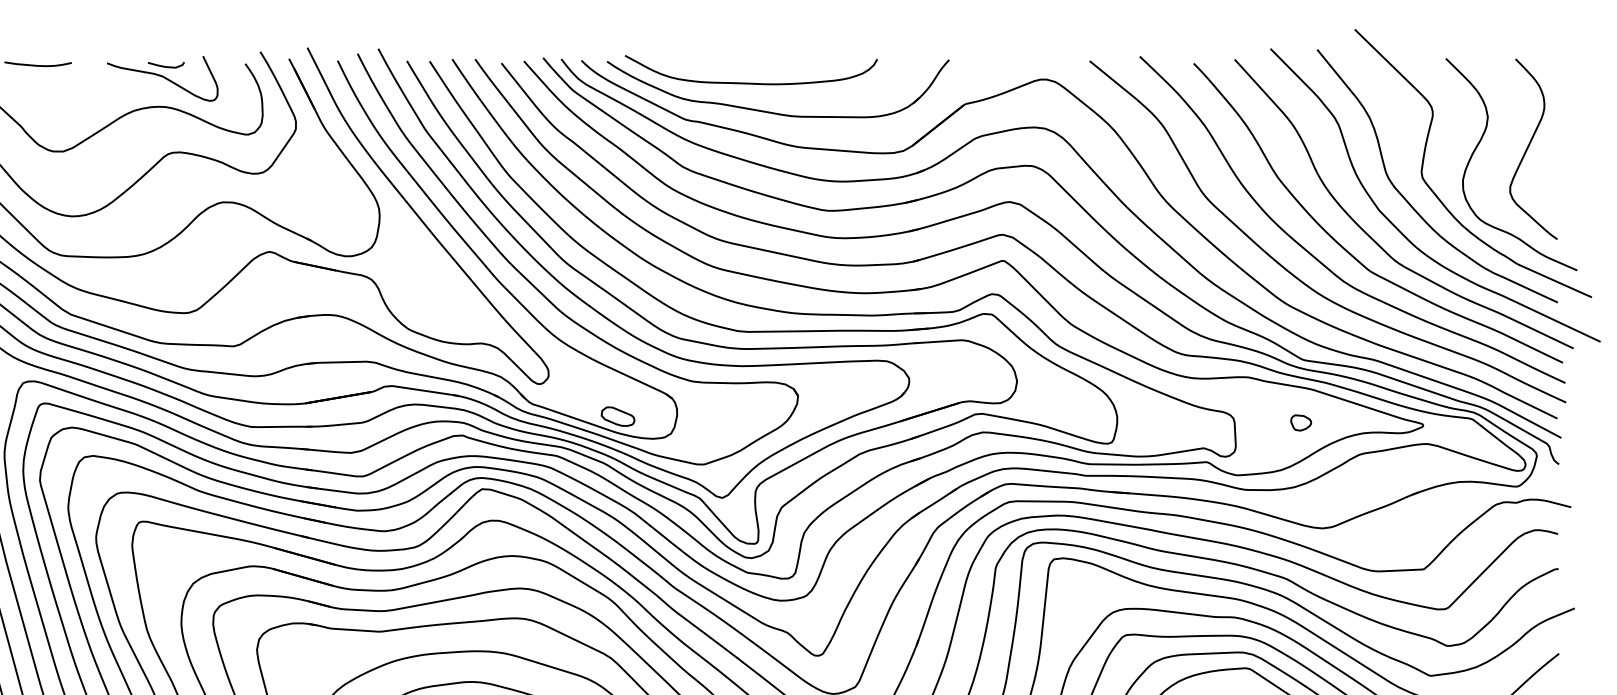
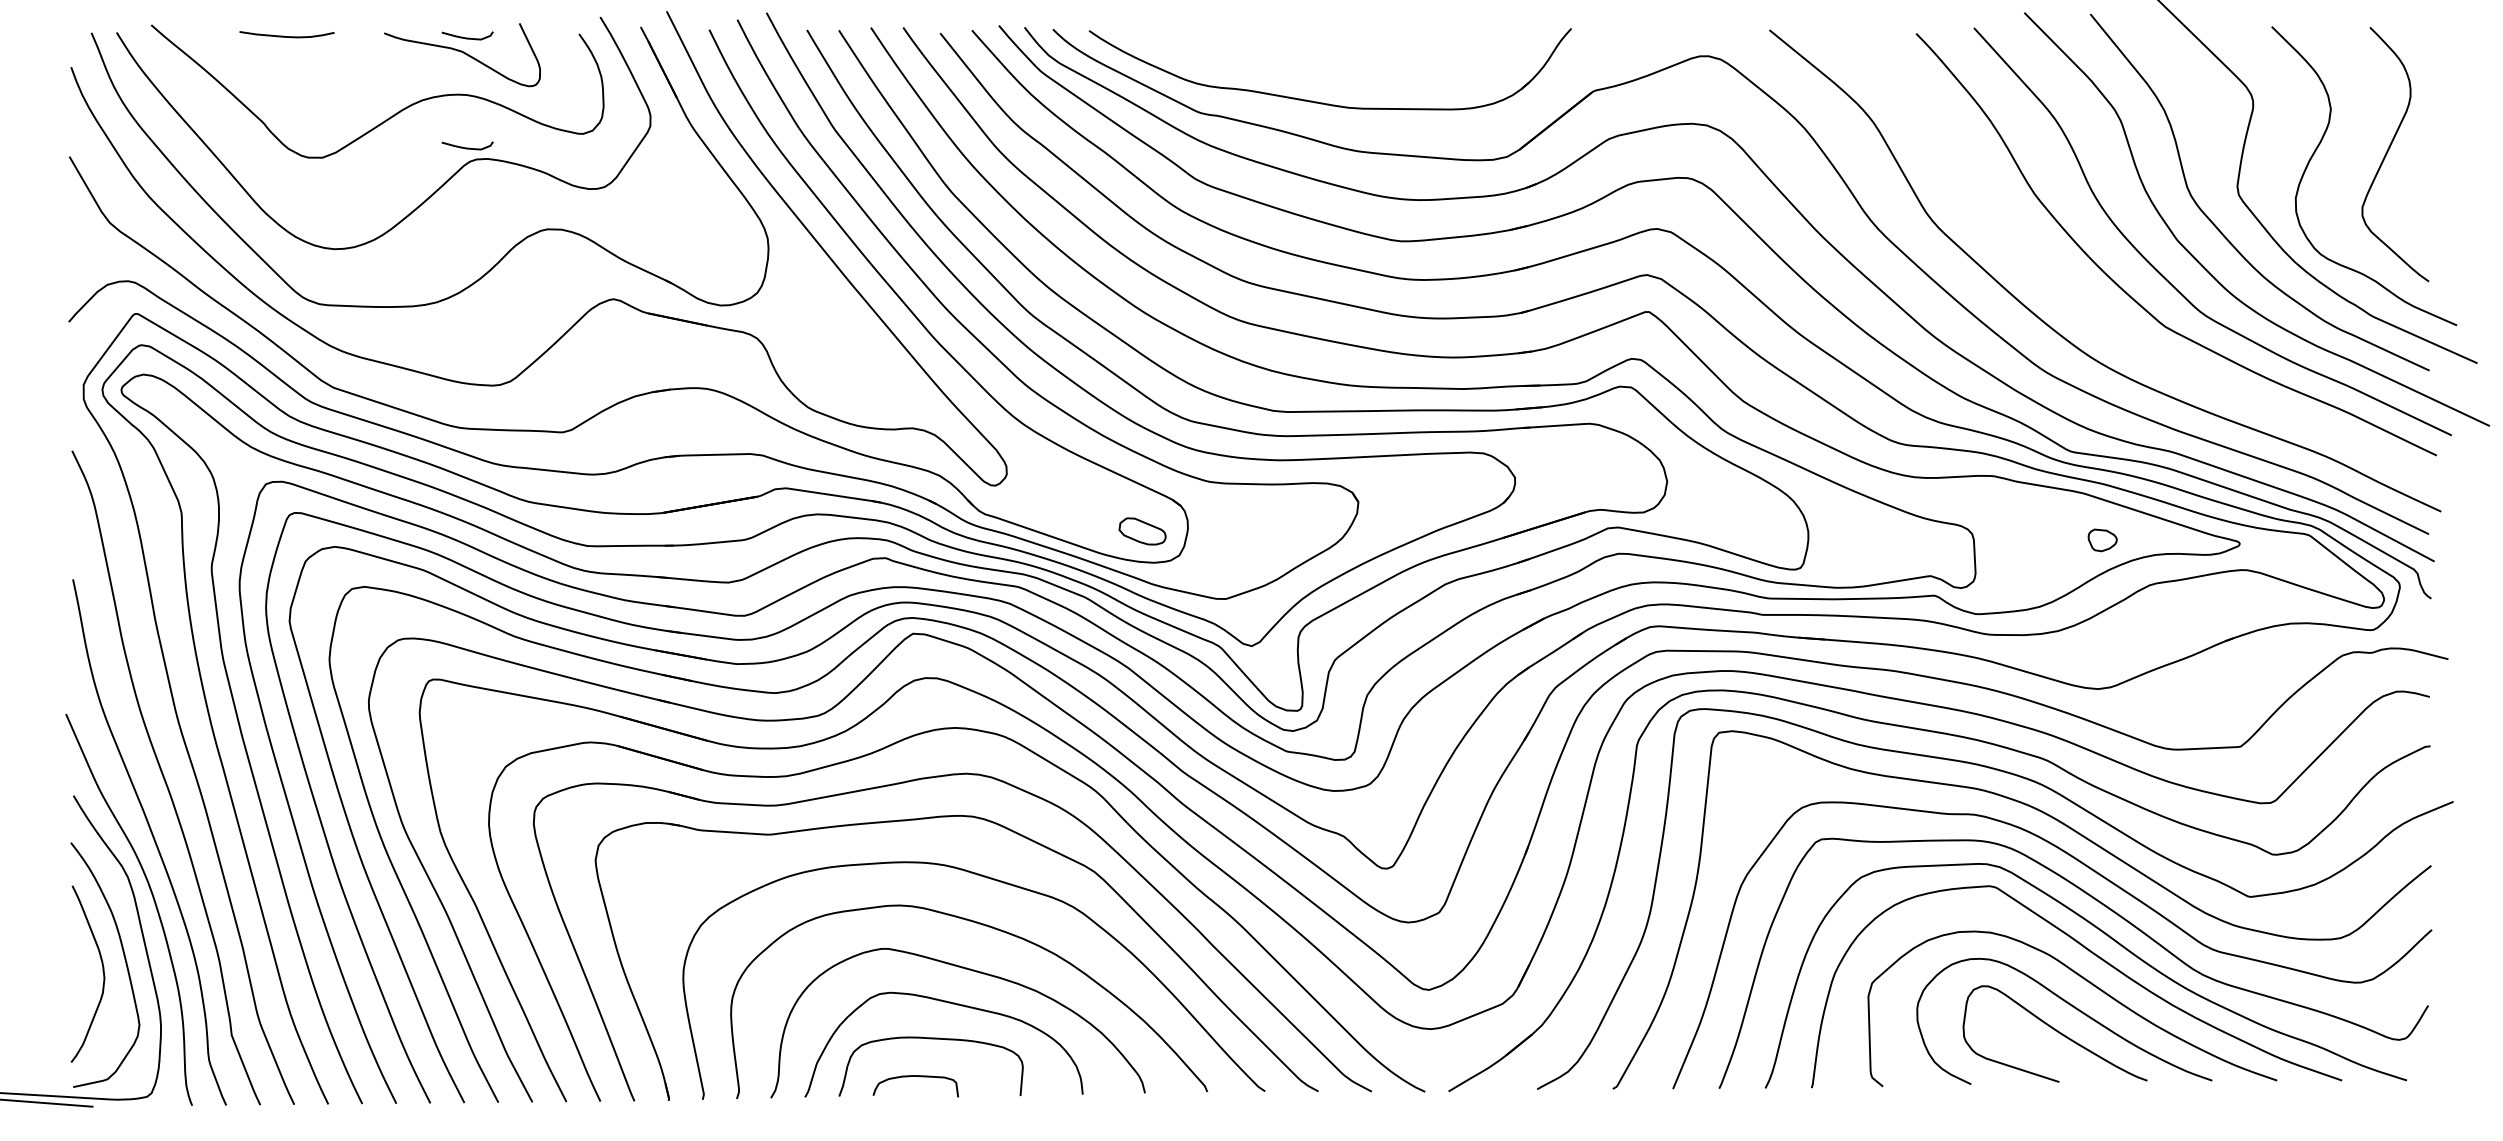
curve: (751, 83) -> (1292, 61), removed
curve: (166, 144) -> (467, 147), added
curve: (1318, 259) -> (2091, 309), removed
part: (617, 416) -> (1142, 531), moved
part: (1301, 423) -> (2102, 540), moved

